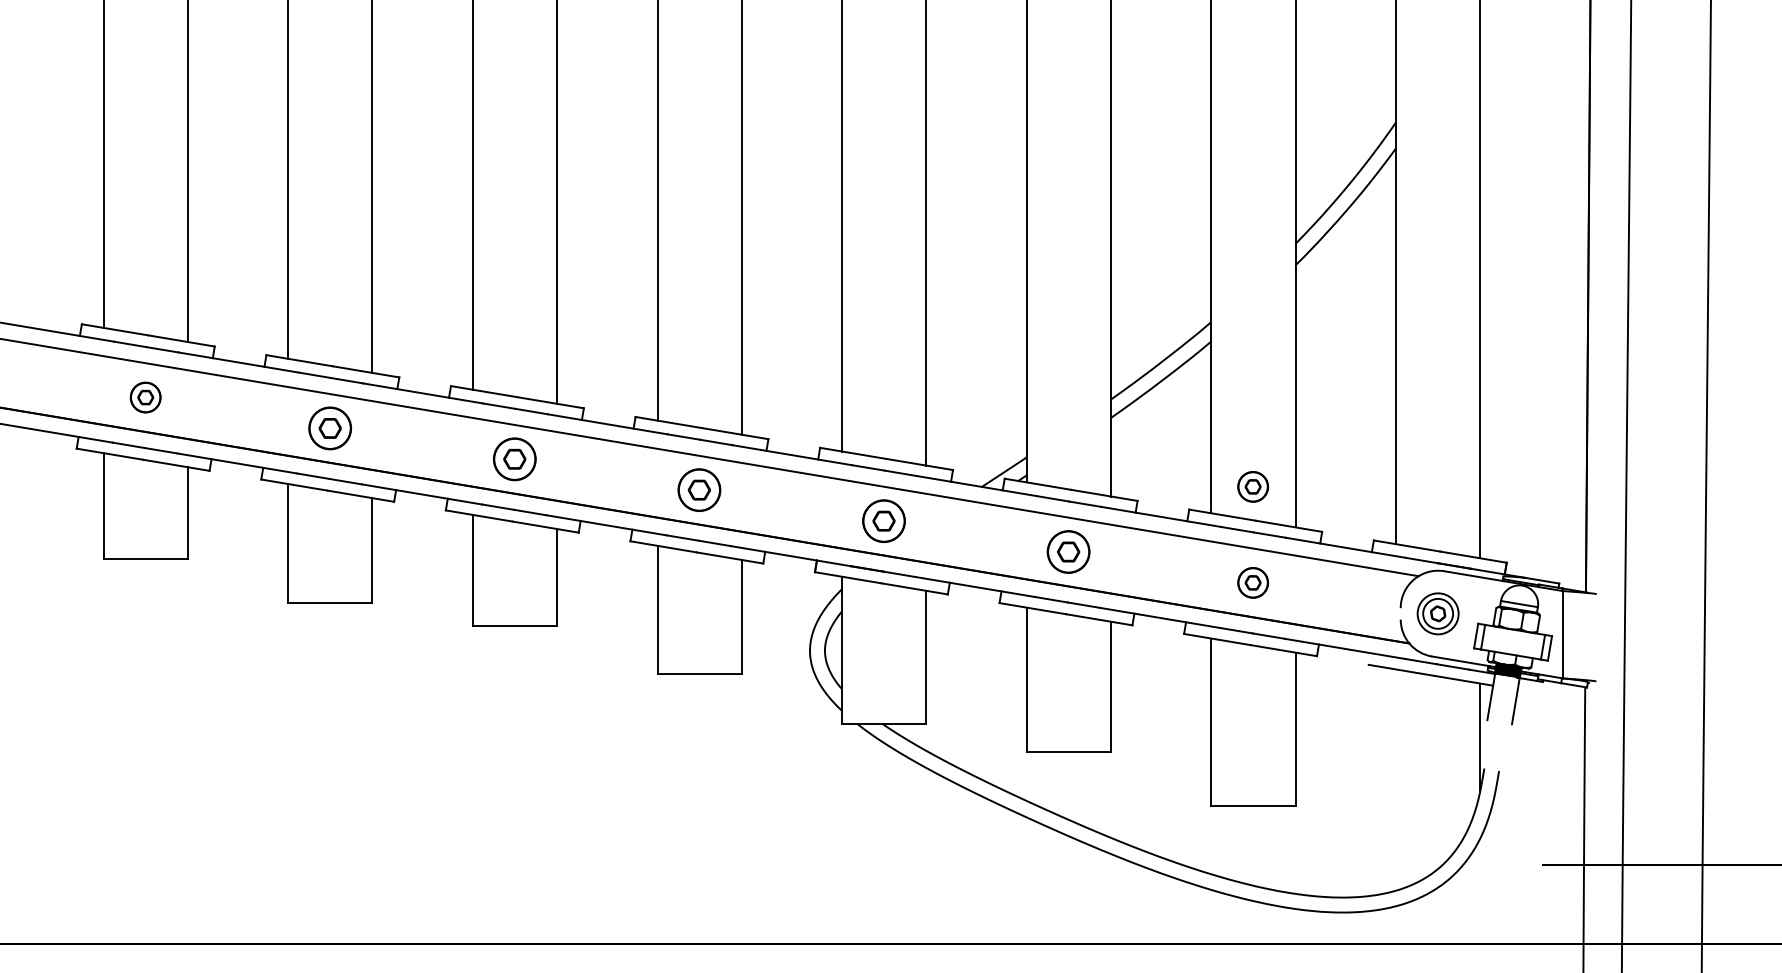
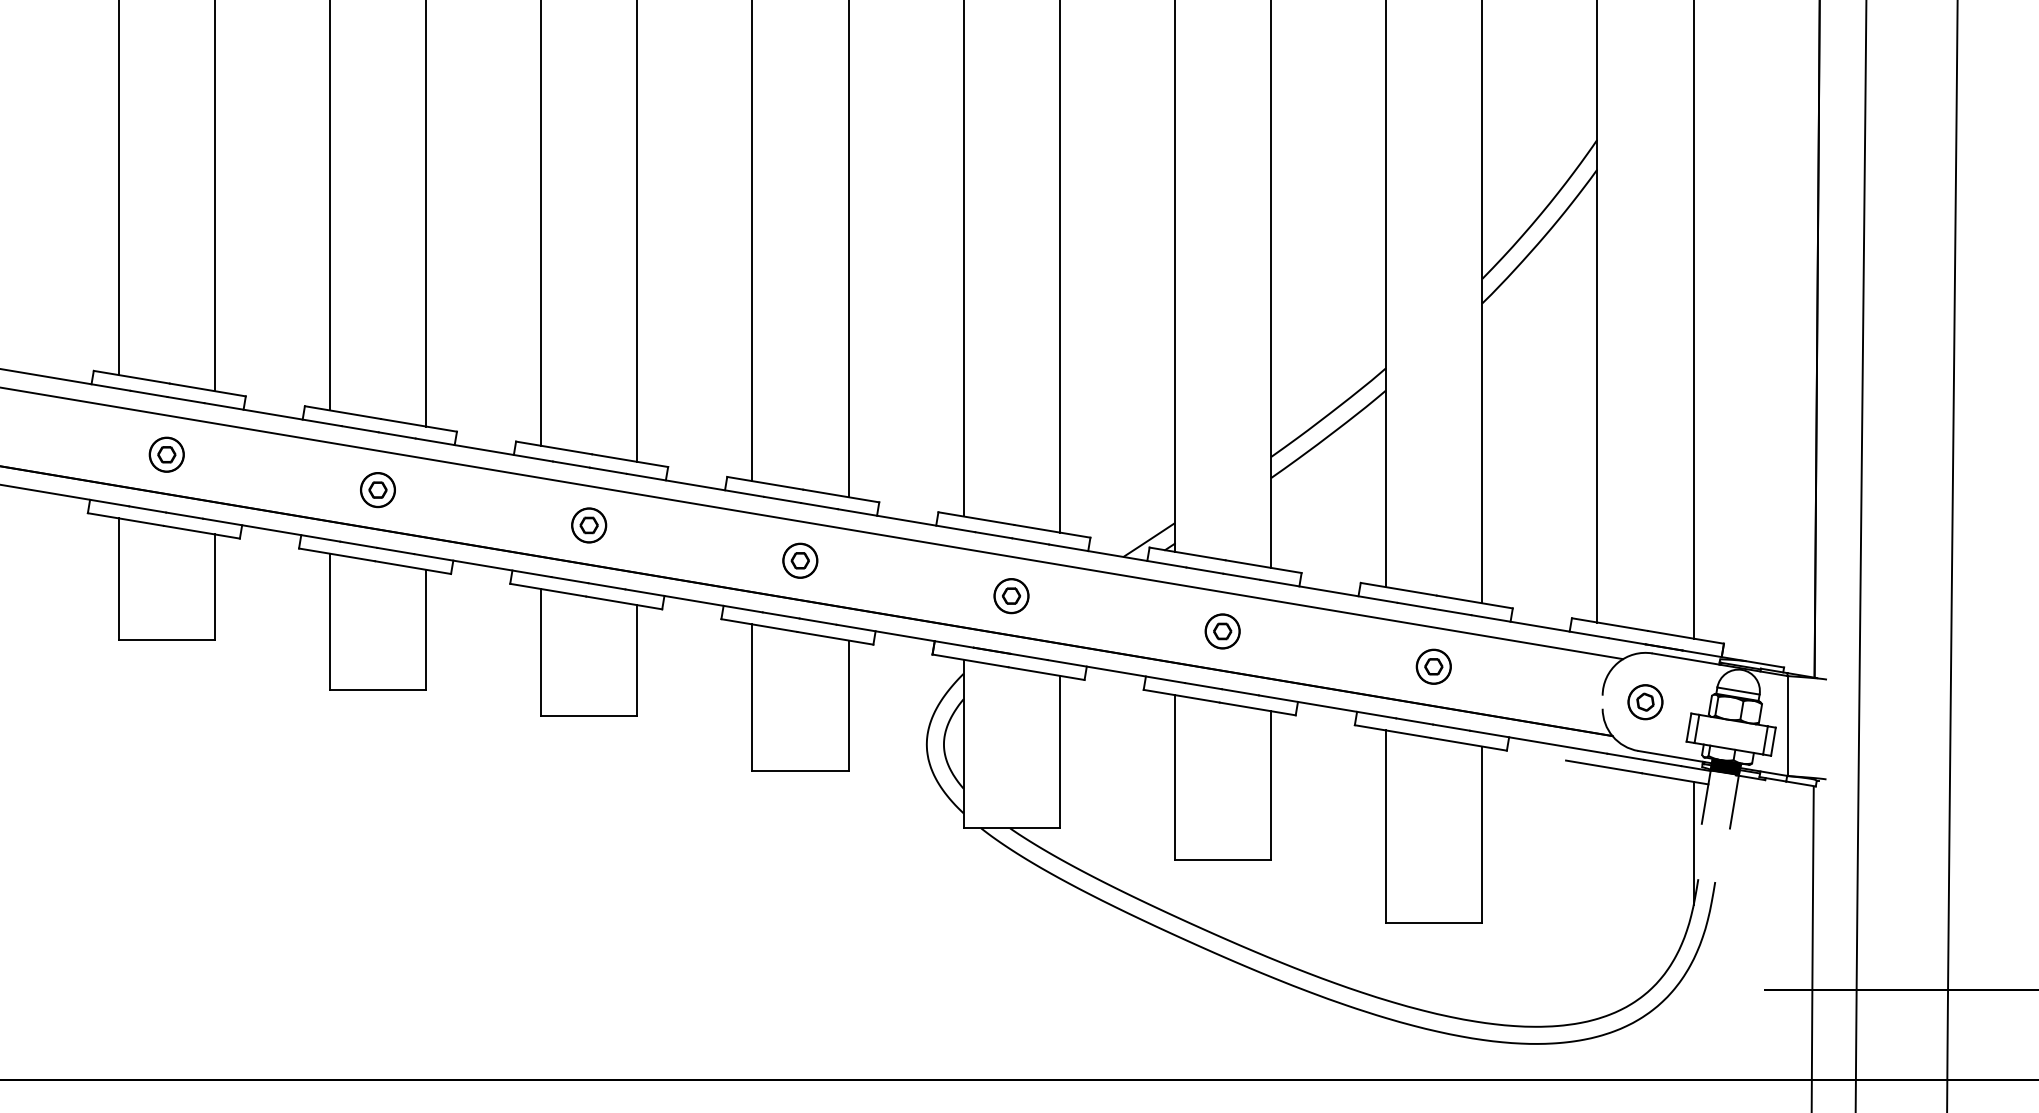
part: (330, 428) -> (378, 490), size x0.71
part: (514, 459) -> (588, 525), size x0.71
part: (1252, 486) -> (1433, 556), removed
part: (699, 490) -> (800, 561), size x0.71
part: (883, 520) -> (1010, 595), size x0.71
part: (1068, 551) -> (1222, 630), size x0.71
circle: (1437, 613) -> (1644, 701), size x0.71

